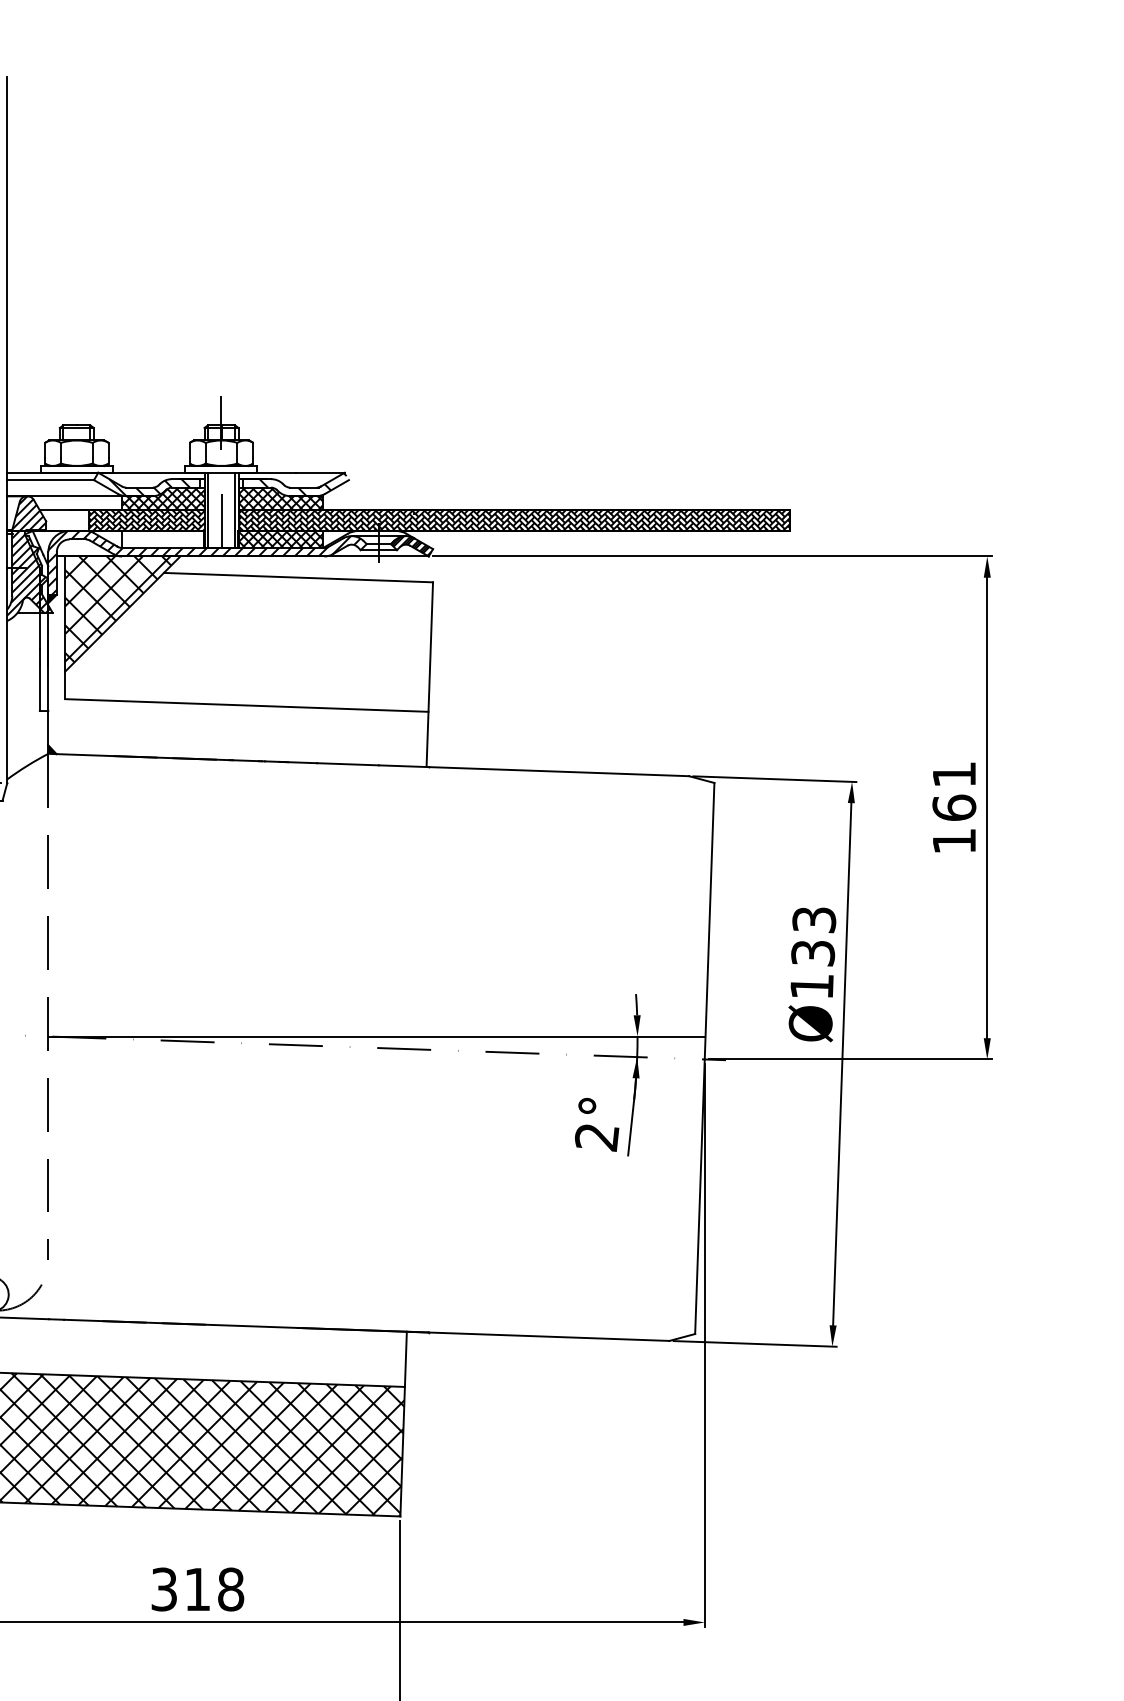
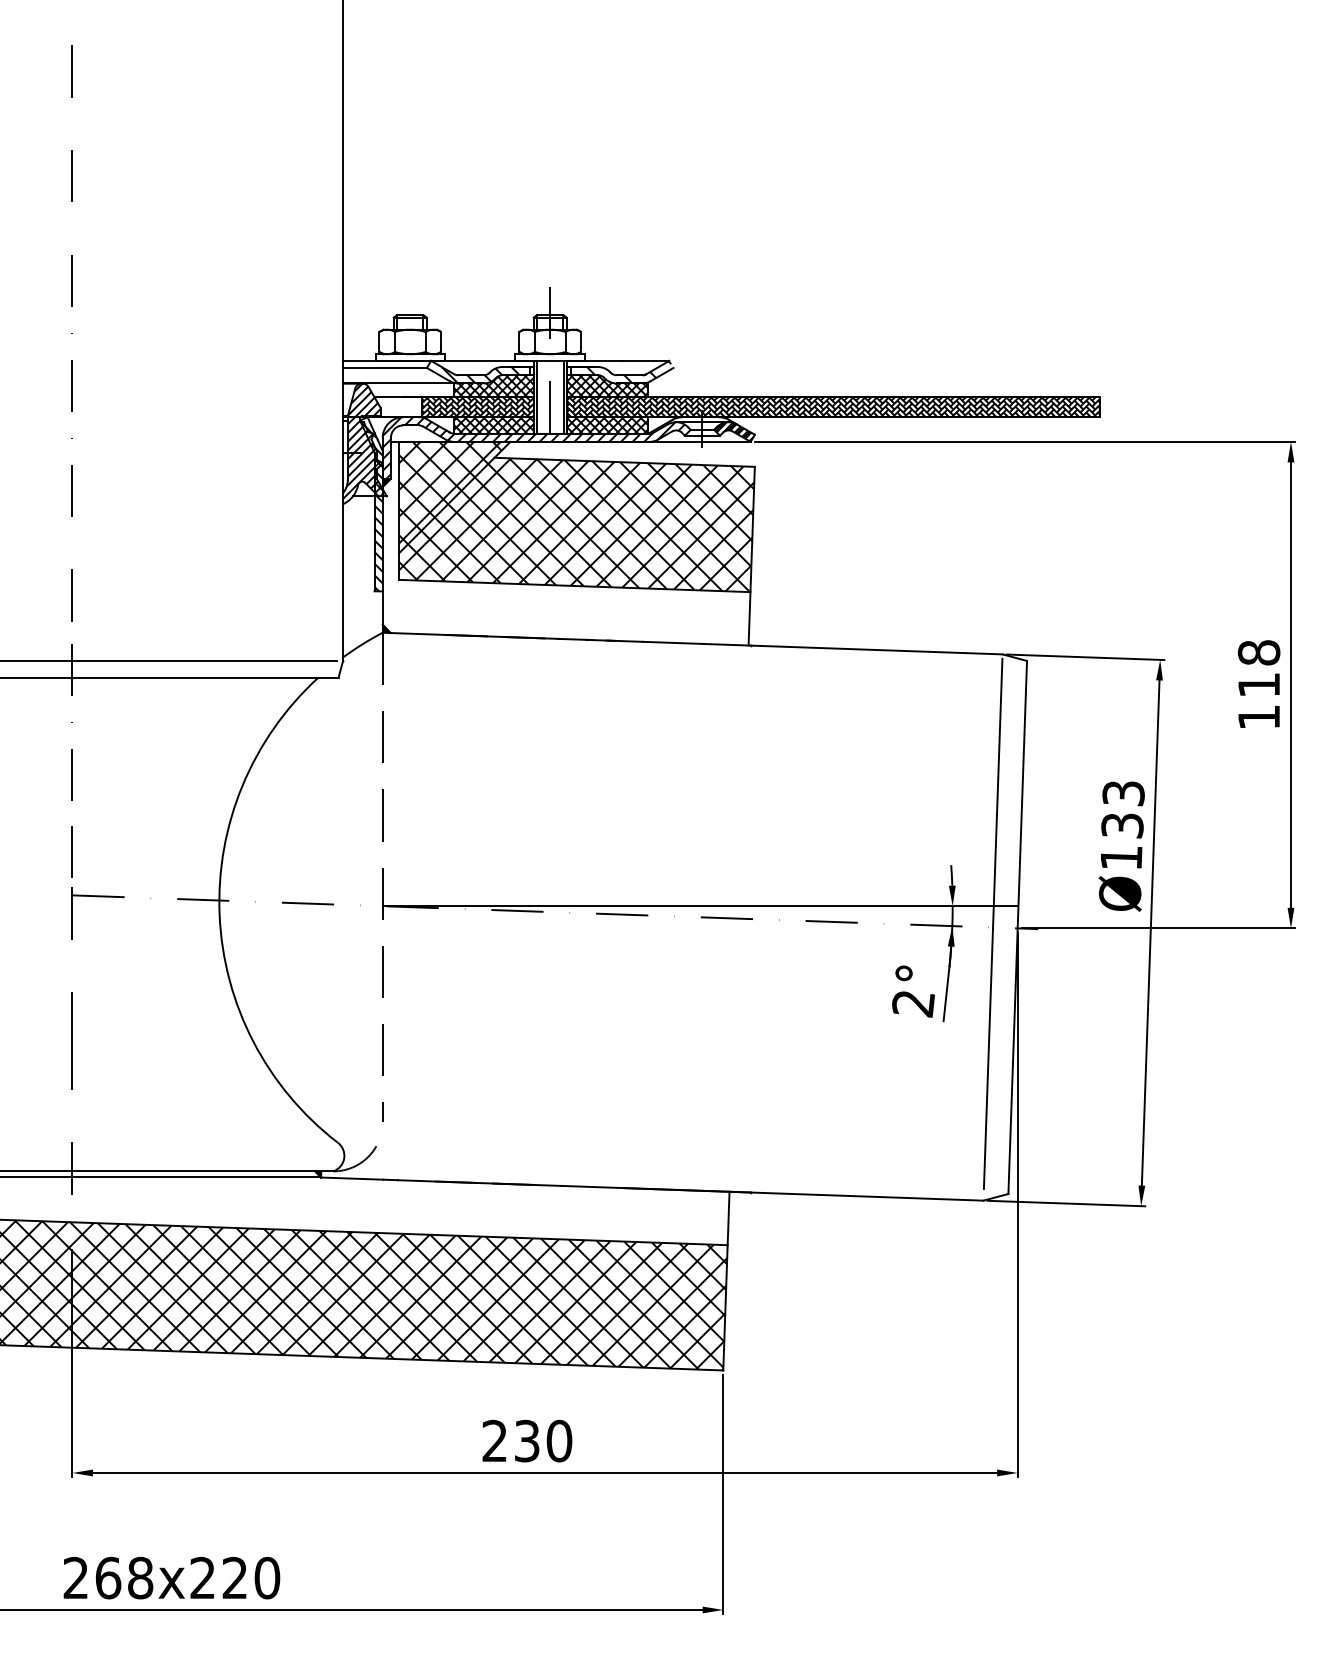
hatch: (162, 539) -> (493, 425), added
hatch: (36, 621) -> (371, 504), added
hatch: (248, 642) -> (576, 525), added
text: (953, 790) -> (1258, 668), 161 -> 118
line: (678, 1054) -> (992, 923), added
text: (197, 1588) -> (527, 1440), 318 -> 230

